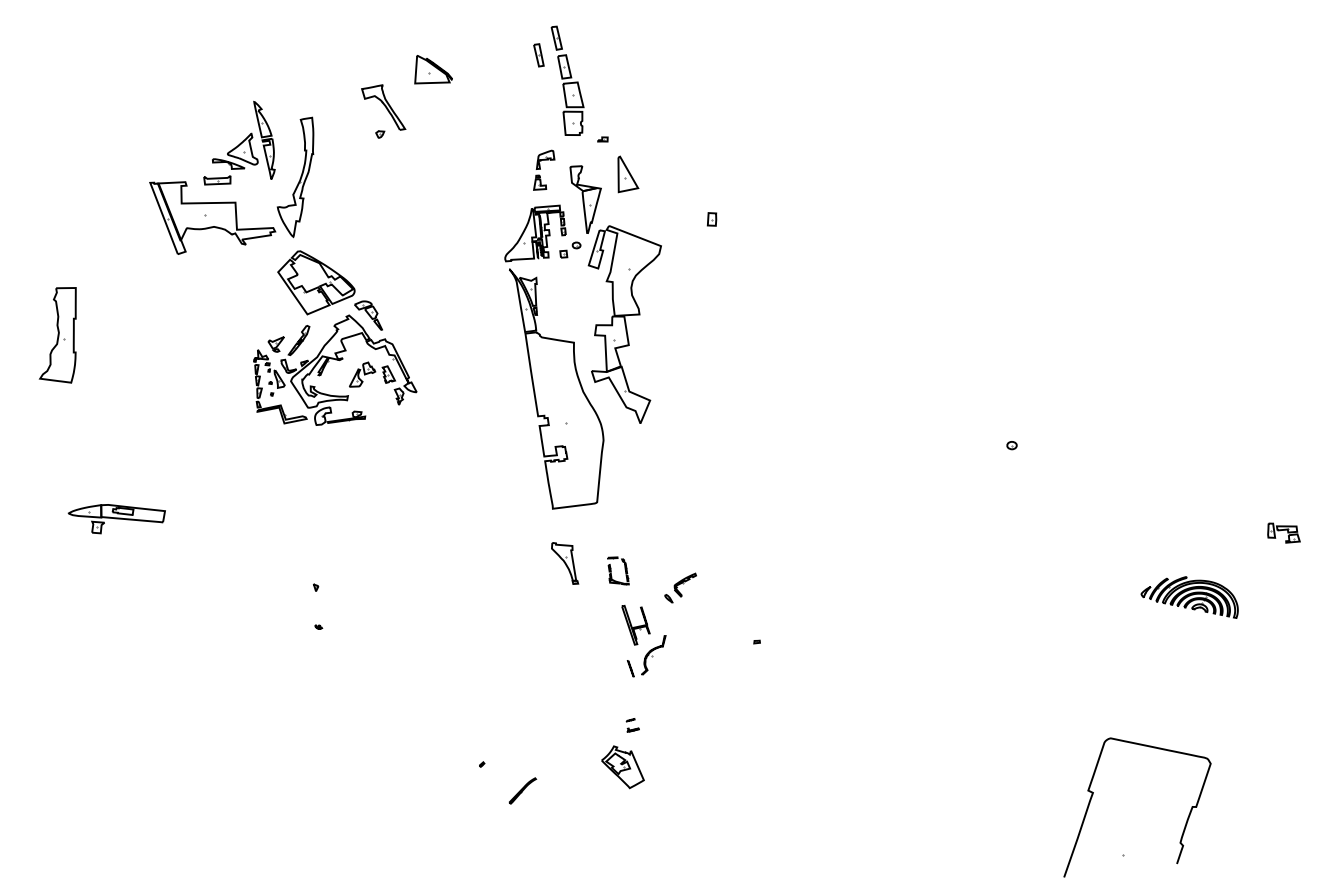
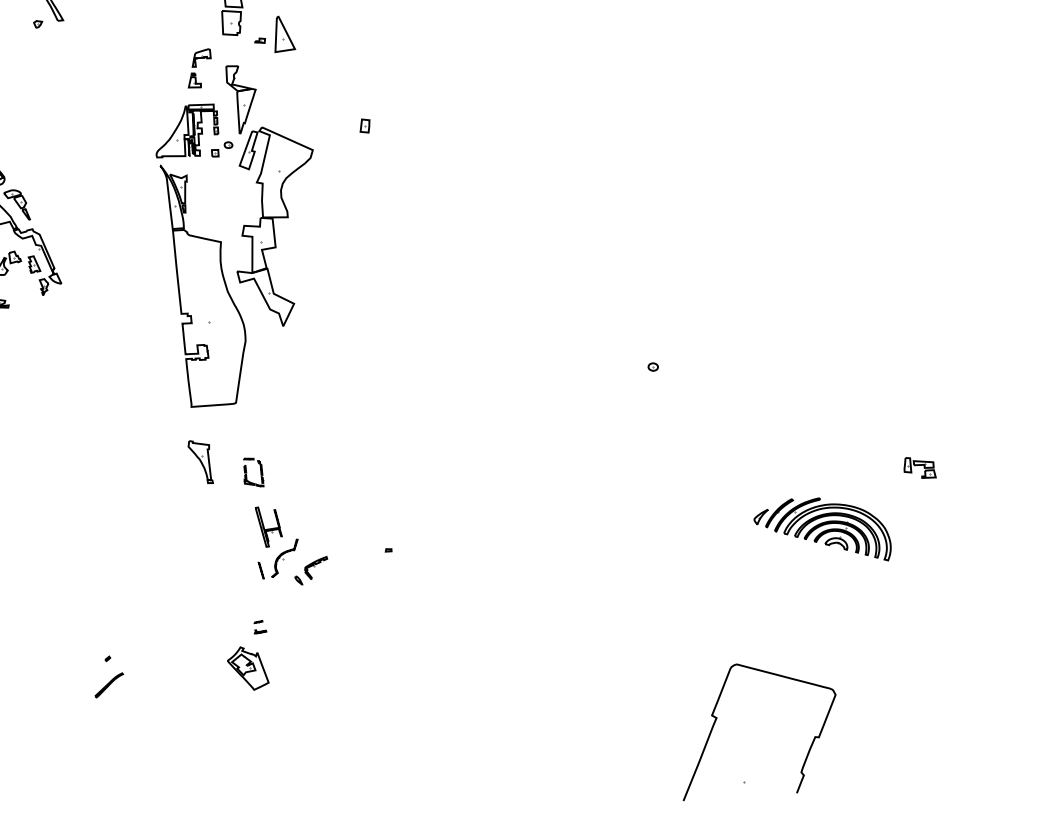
part: (628, 174) -> (286, 34), moved
part: (680, 587) -> (311, 569), moved
part: (1189, 597) -> (822, 527), size x1.43
part: (522, 790) -> (108, 684), moved

